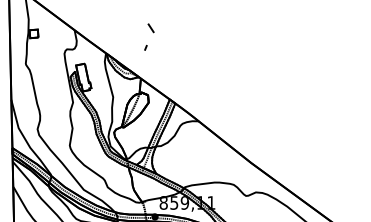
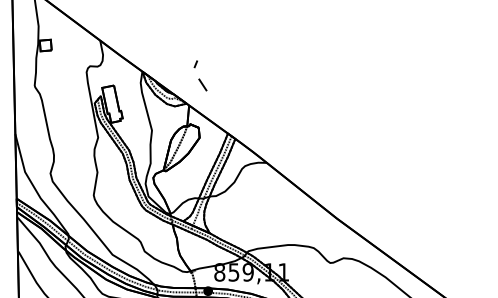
line: (150, 28) -> (202, 85), moved

